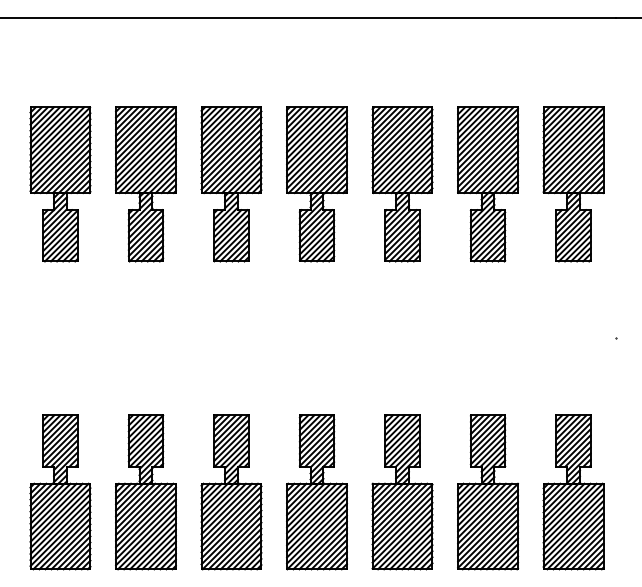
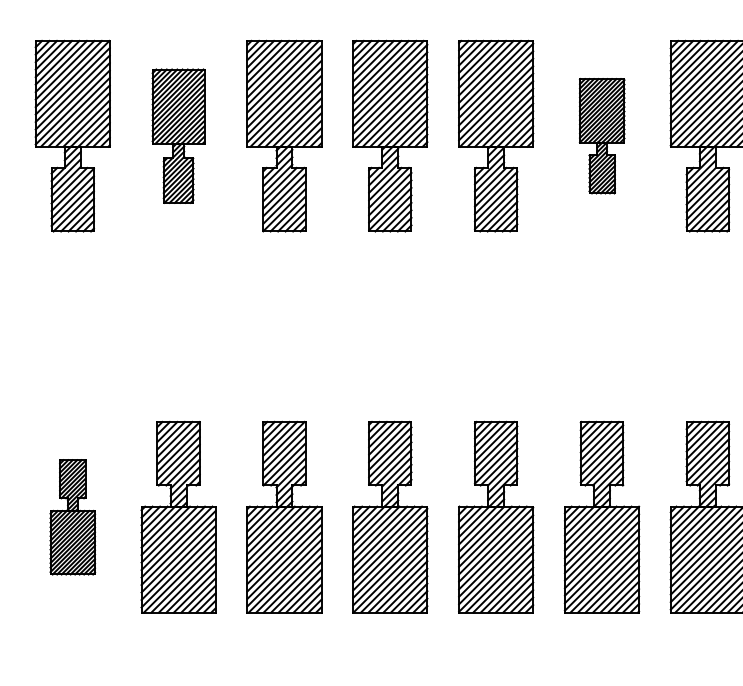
part: (145, 184) -> (178, 136), size x0.7
part: (488, 184) -> (602, 136), size x0.6
part: (60, 492) -> (72, 517), size x0.6

